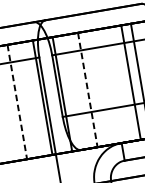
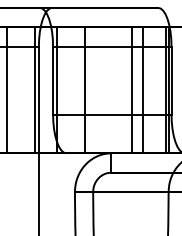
line: (87, 90) -> (84, 90), dashed -> solid
line: (17, 102) -> (7, 90), dashed -> solid

